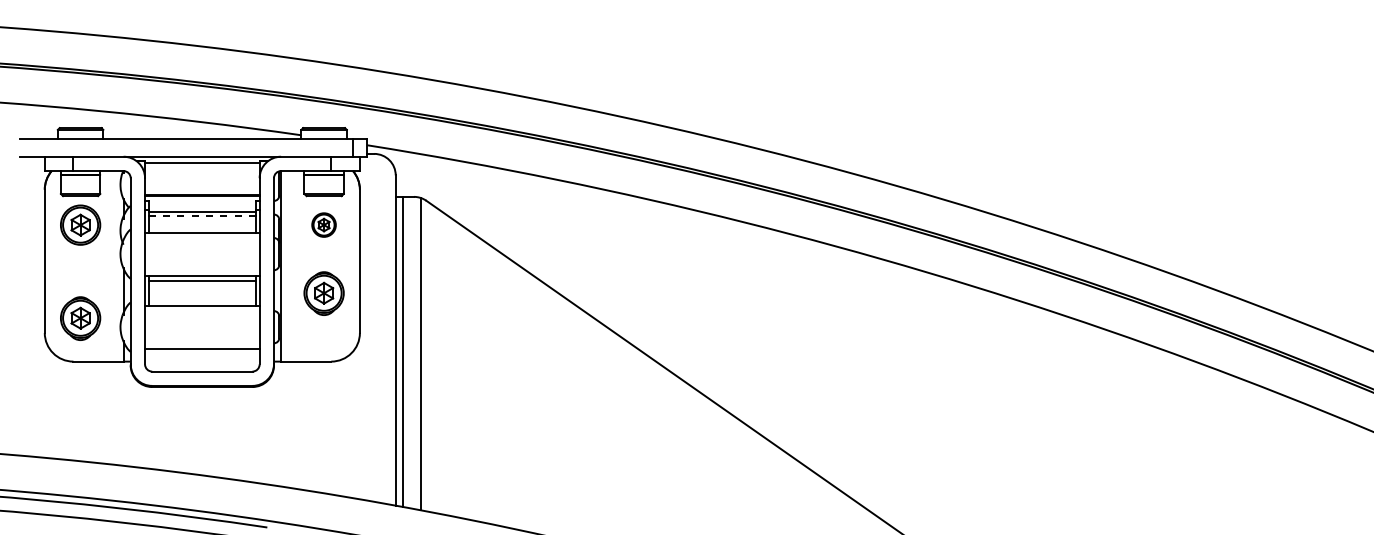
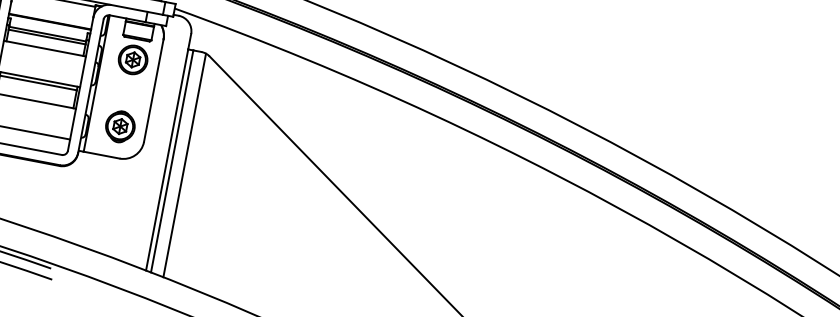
line: (202, 216) -> (47, 37), dashed -> solid
part: (323, 224) -> (132, 59), size x1.67
part: (323, 293) -> (119, 126), moved

